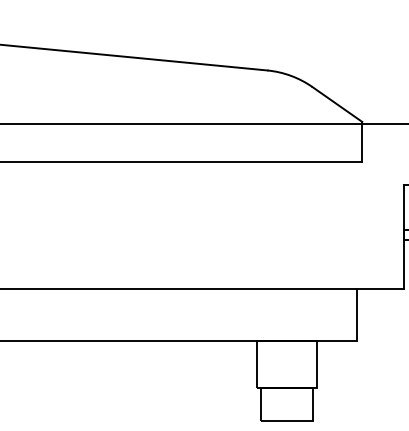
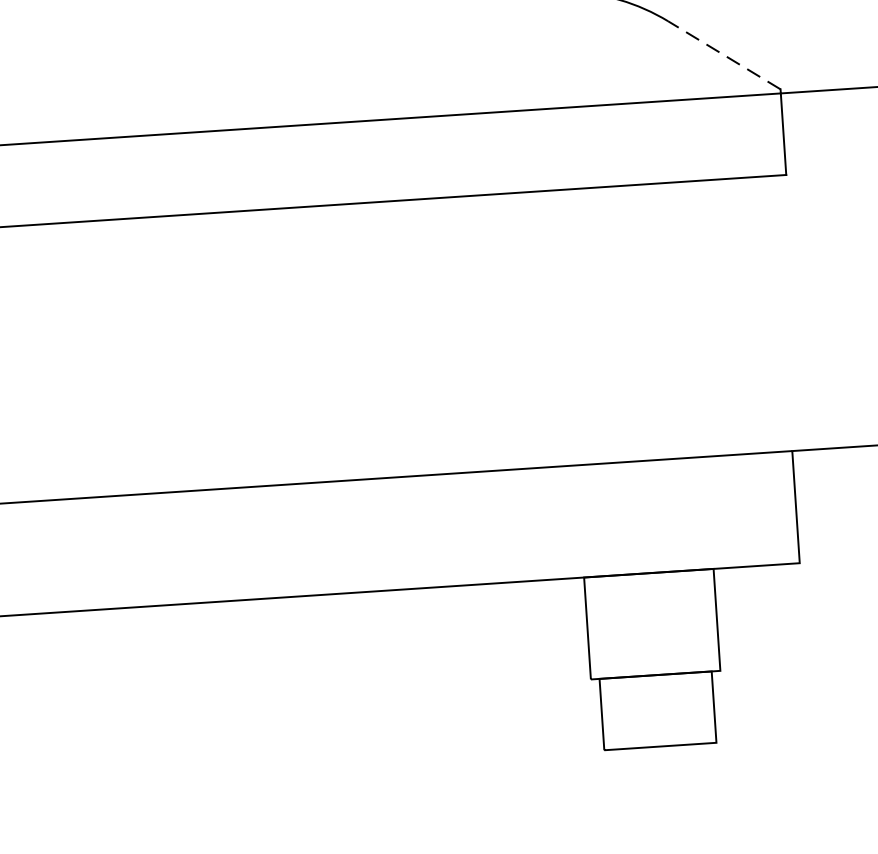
line: (336, 104) -> (722, 55), solid -> dashed

